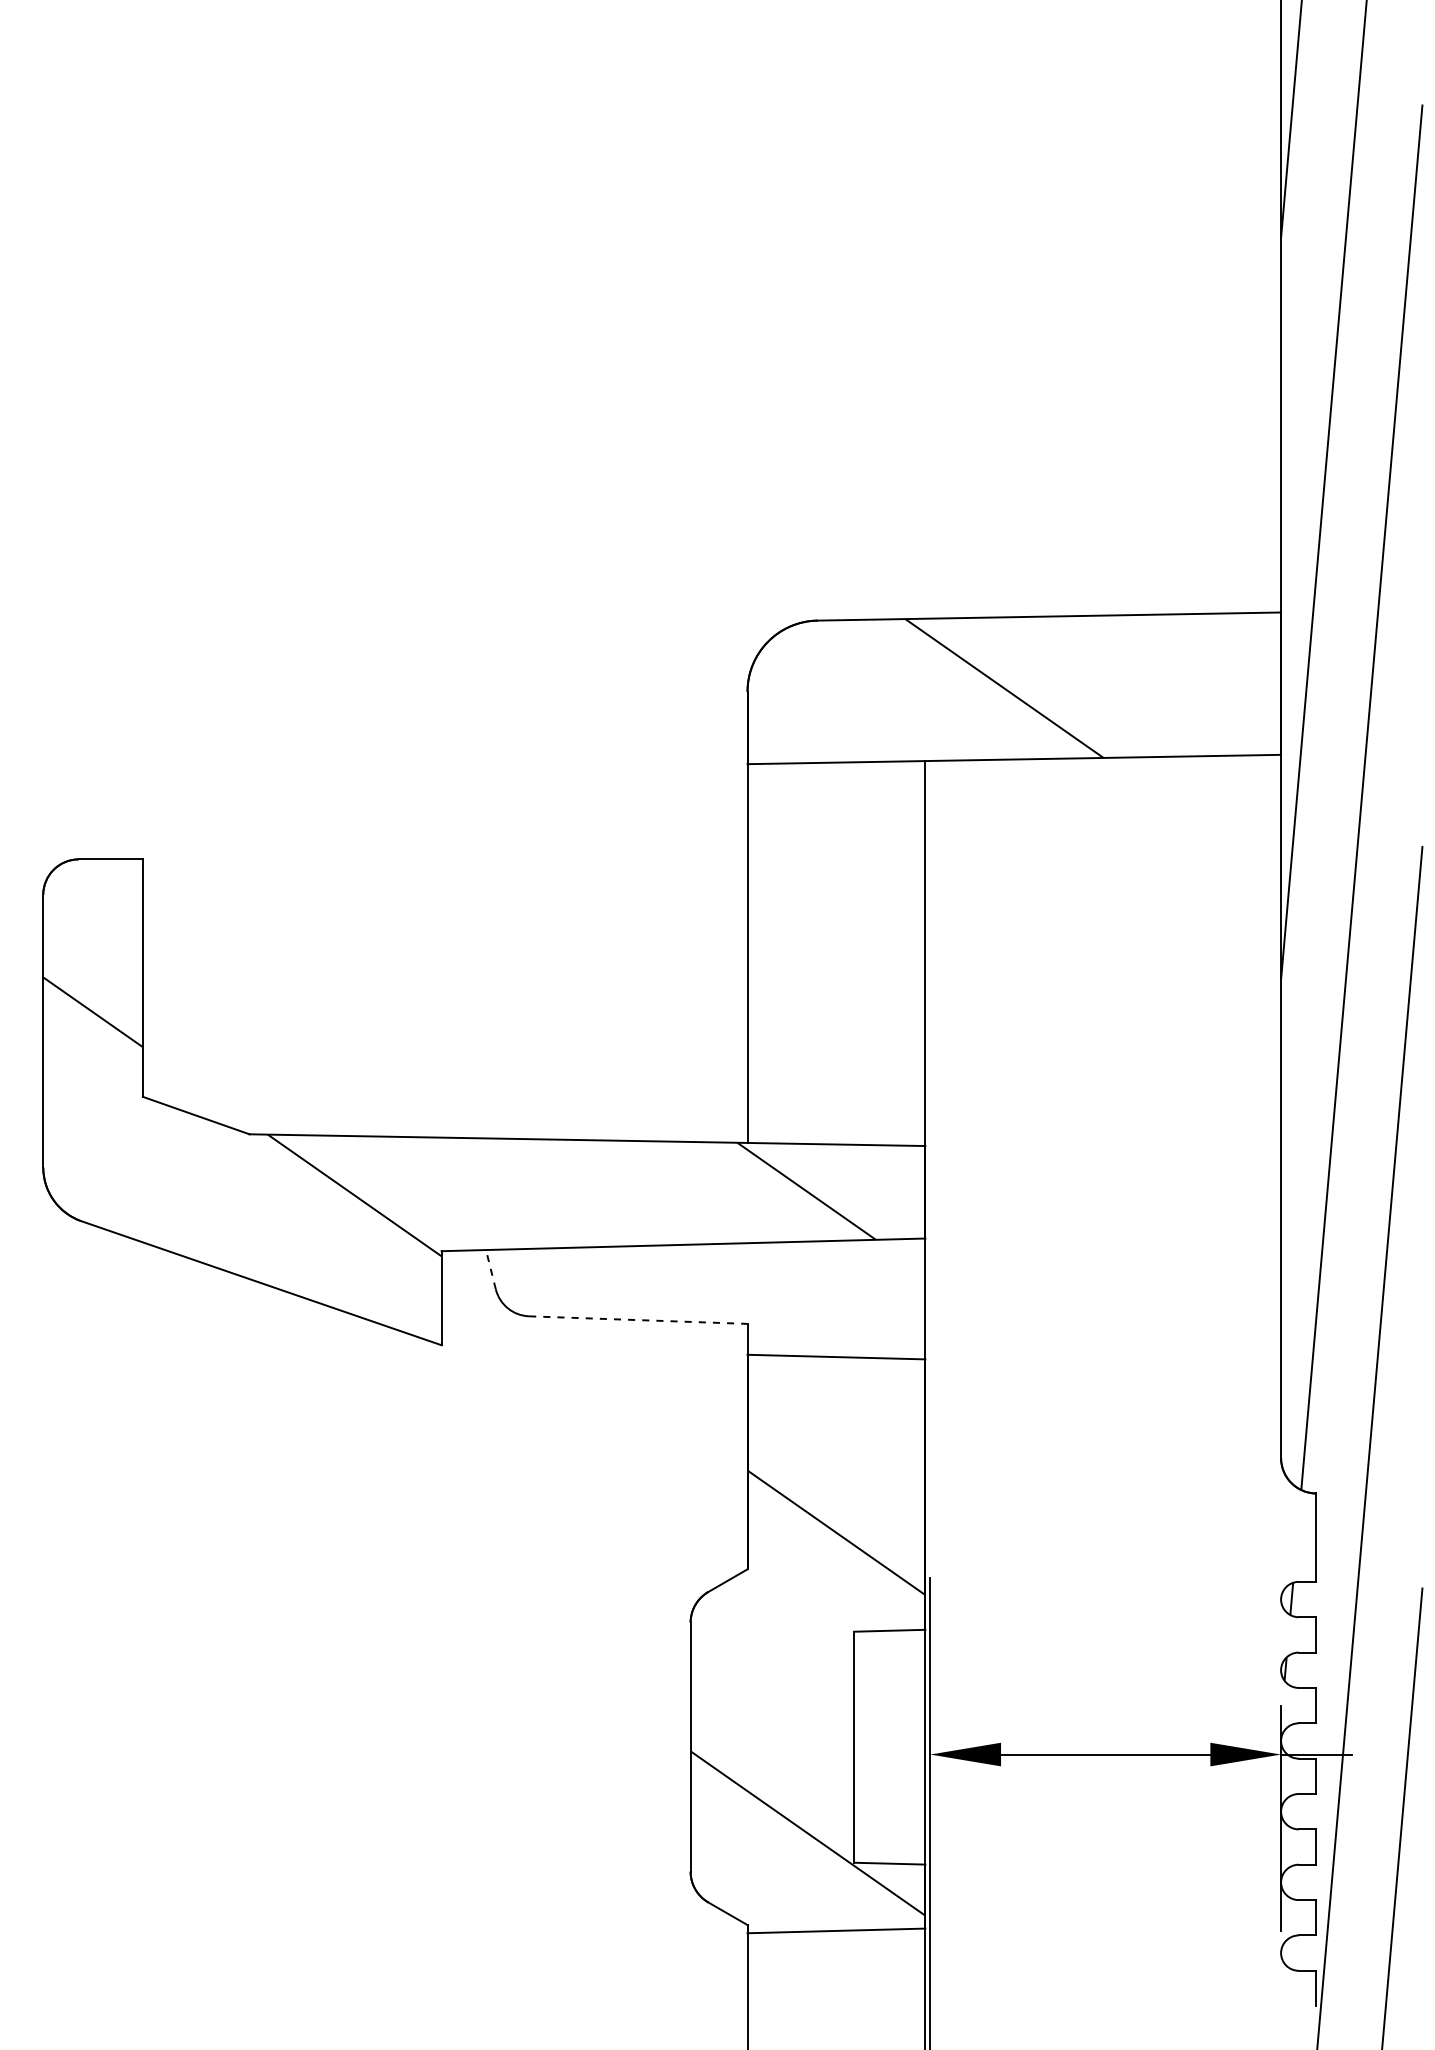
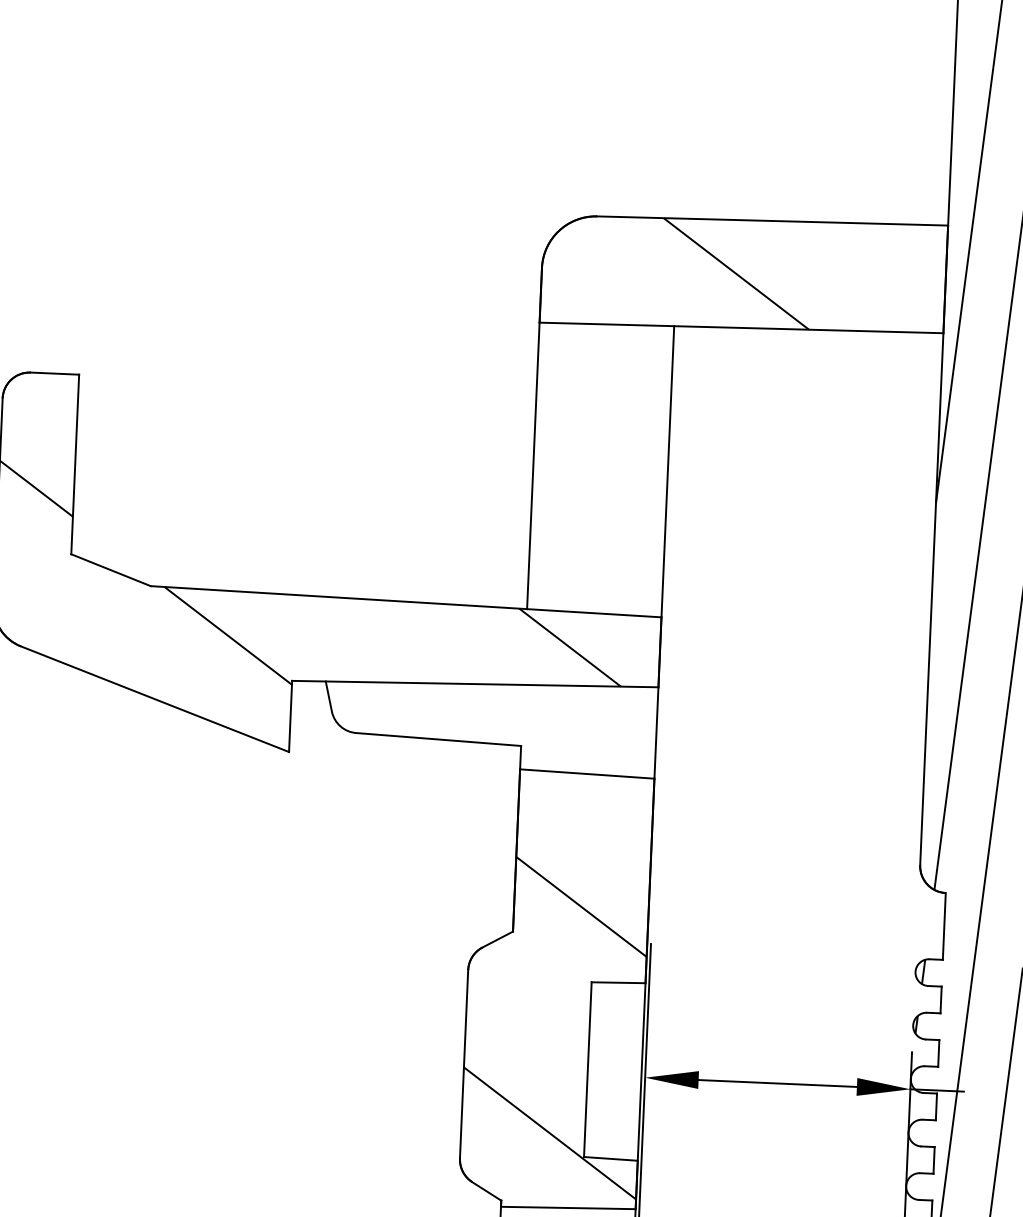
line: (490, 1269) -> (328, 696), dashed -> solid
line: (638, 1320) -> (438, 739), dashed -> solid

